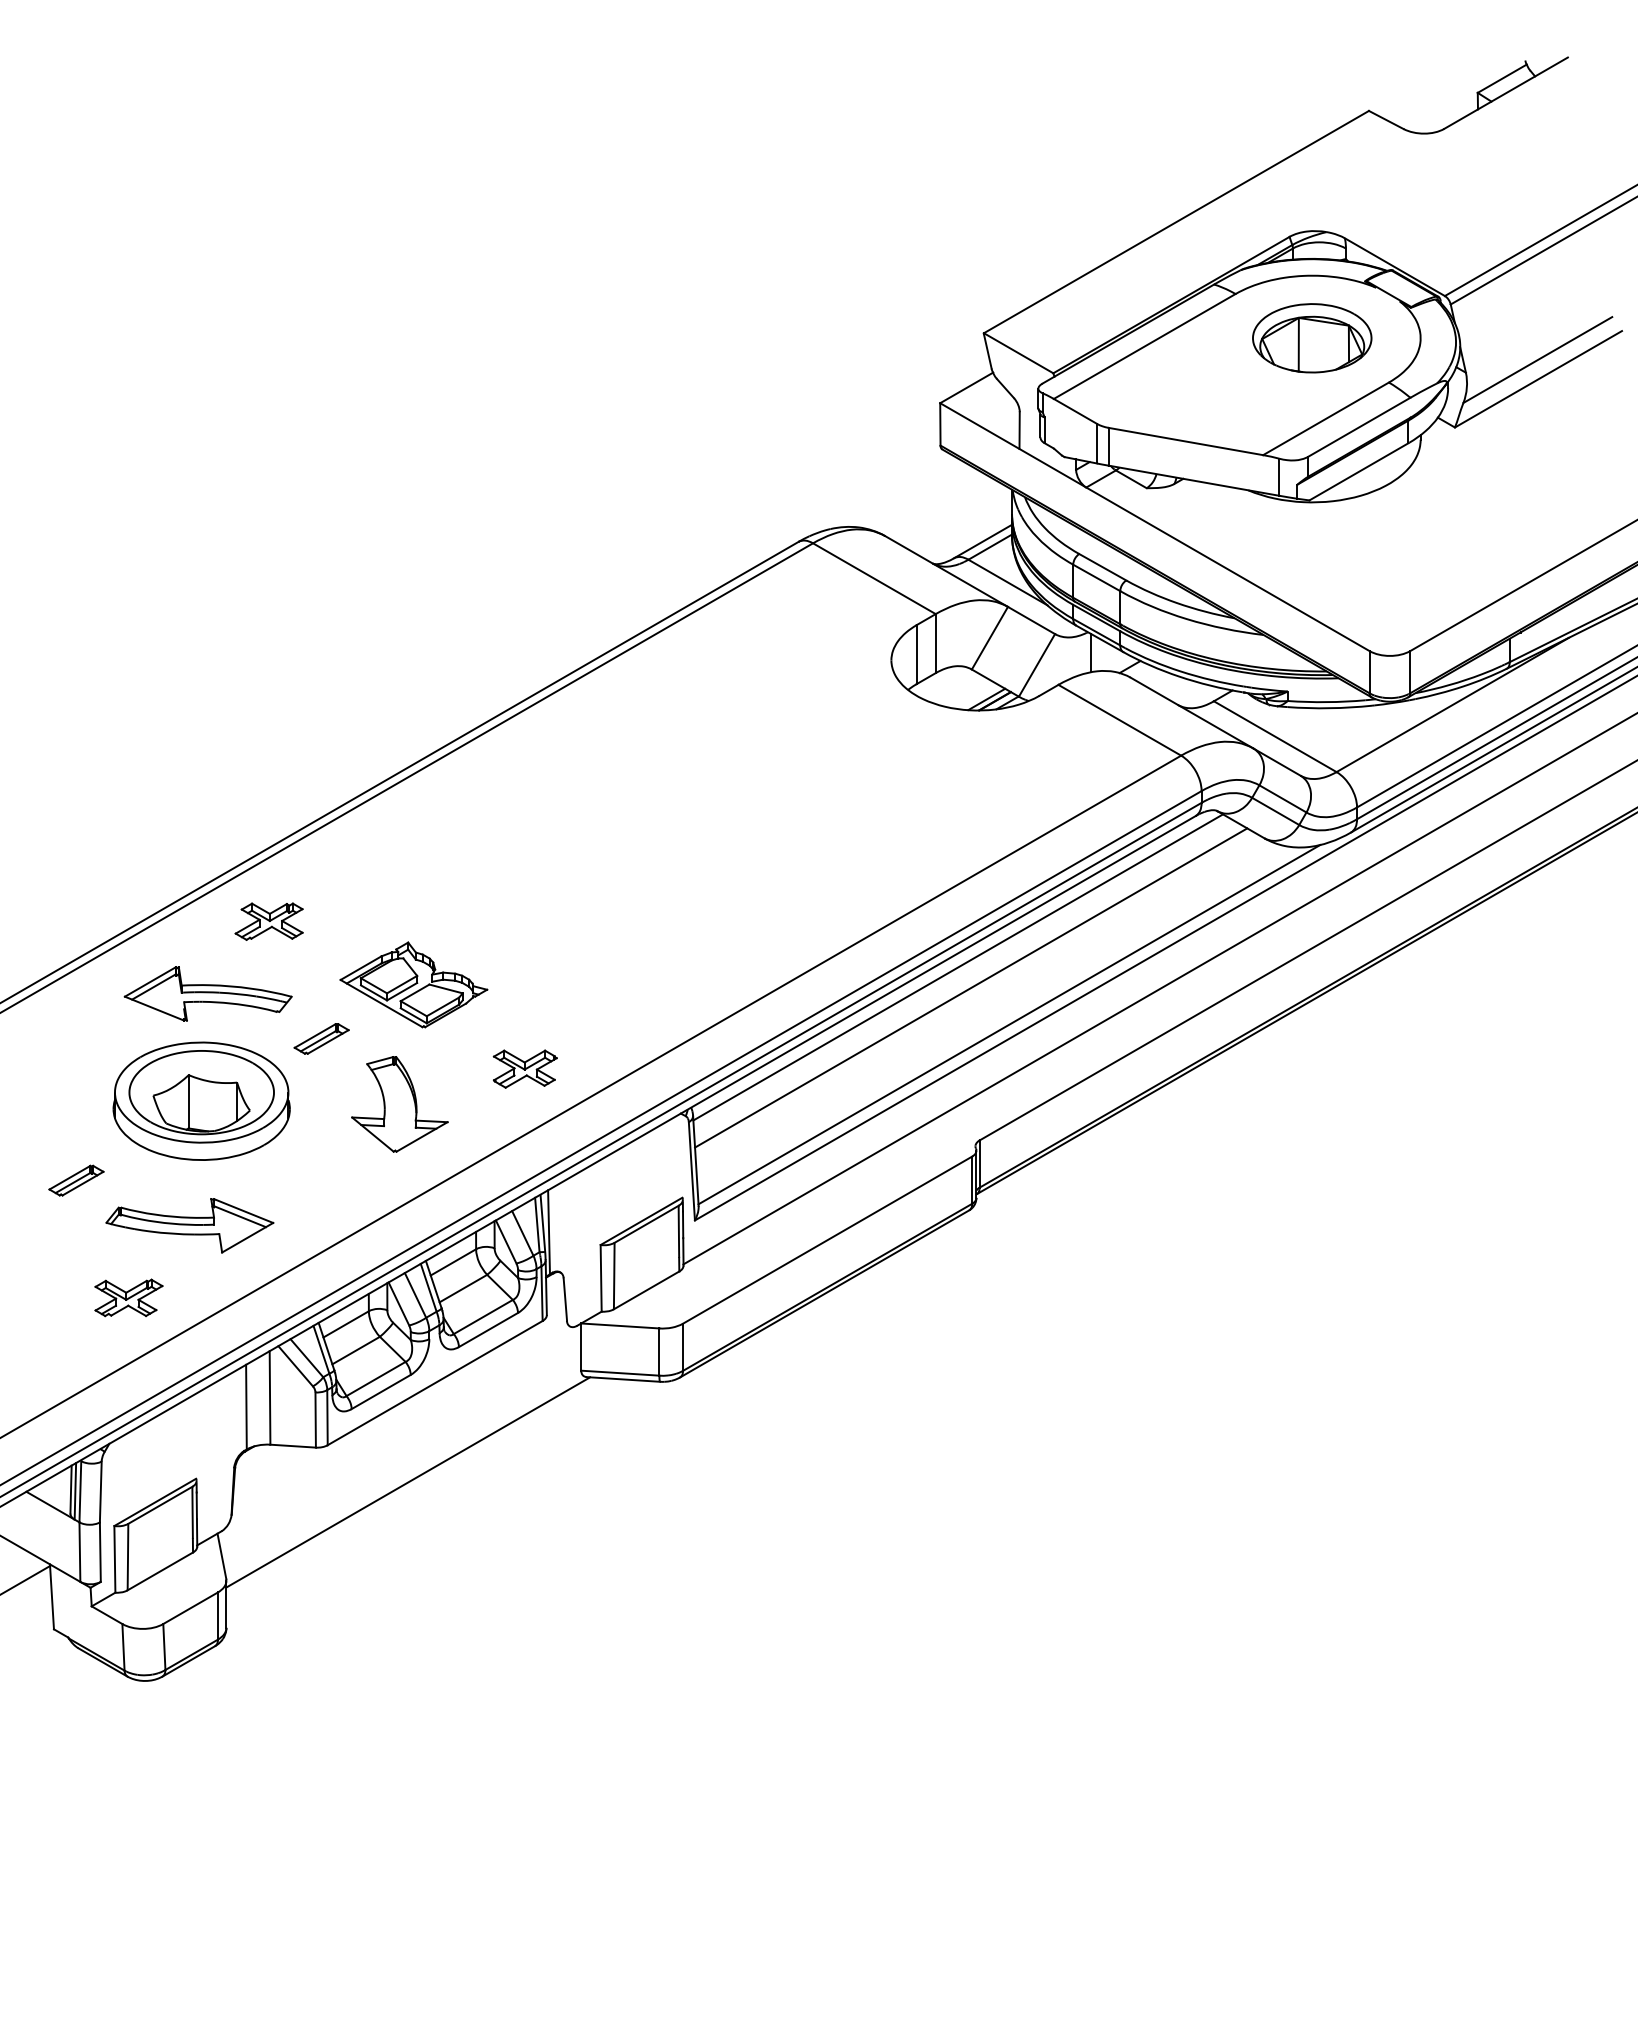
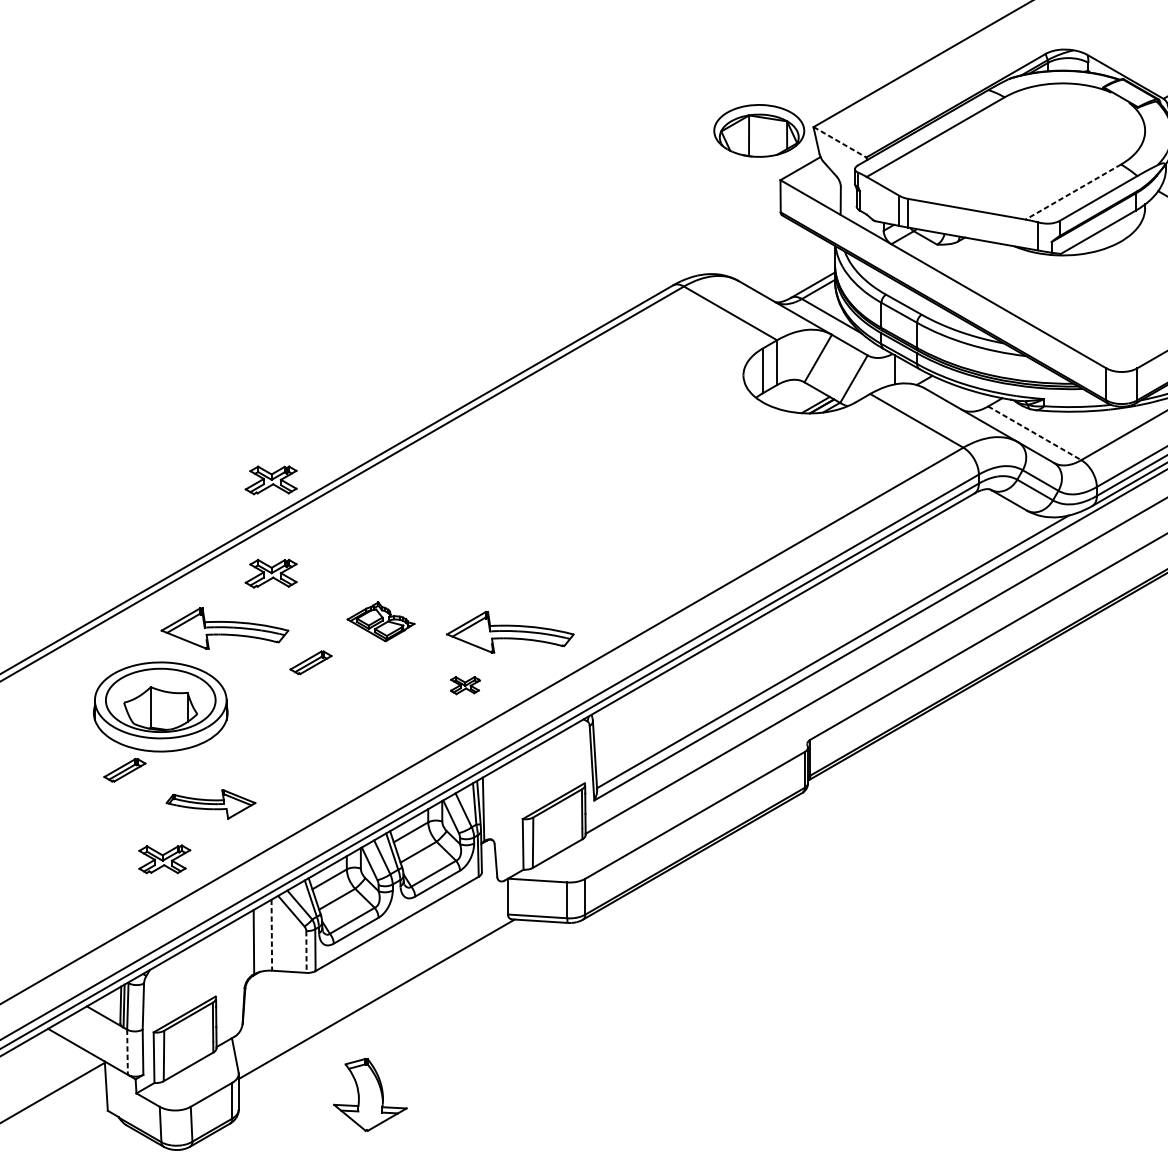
part: (1312, 338) -> (759, 131), moved
line: (1019, 353) -> (840, 142), solid -> dashed
line: (1326, 418) -> (1073, 191), solid -> dashed
line: (1275, 736) -> (1034, 433), solid -> dashed
part: (268, 798) -> (270, 480), added
line: (958, 967) -> (794, 608), removed
part: (413, 984) -> (380, 621), size x0.6
line: (971, 987) -> (804, 623), removed
part: (583, 998) -> (509, 632), added
part: (524, 1068) -> (464, 685), size x0.6
part: (201, 1100) -> (160, 706), moved
part: (399, 1104) -> (370, 1095), moved
part: (189, 1225) -> (210, 804), size x0.7
line: (270, 1397) -> (272, 934), solid -> dashed
line: (315, 1420) -> (306, 952), solid -> dashed
line: (79, 1552) -> (127, 1052), solid -> dashed

